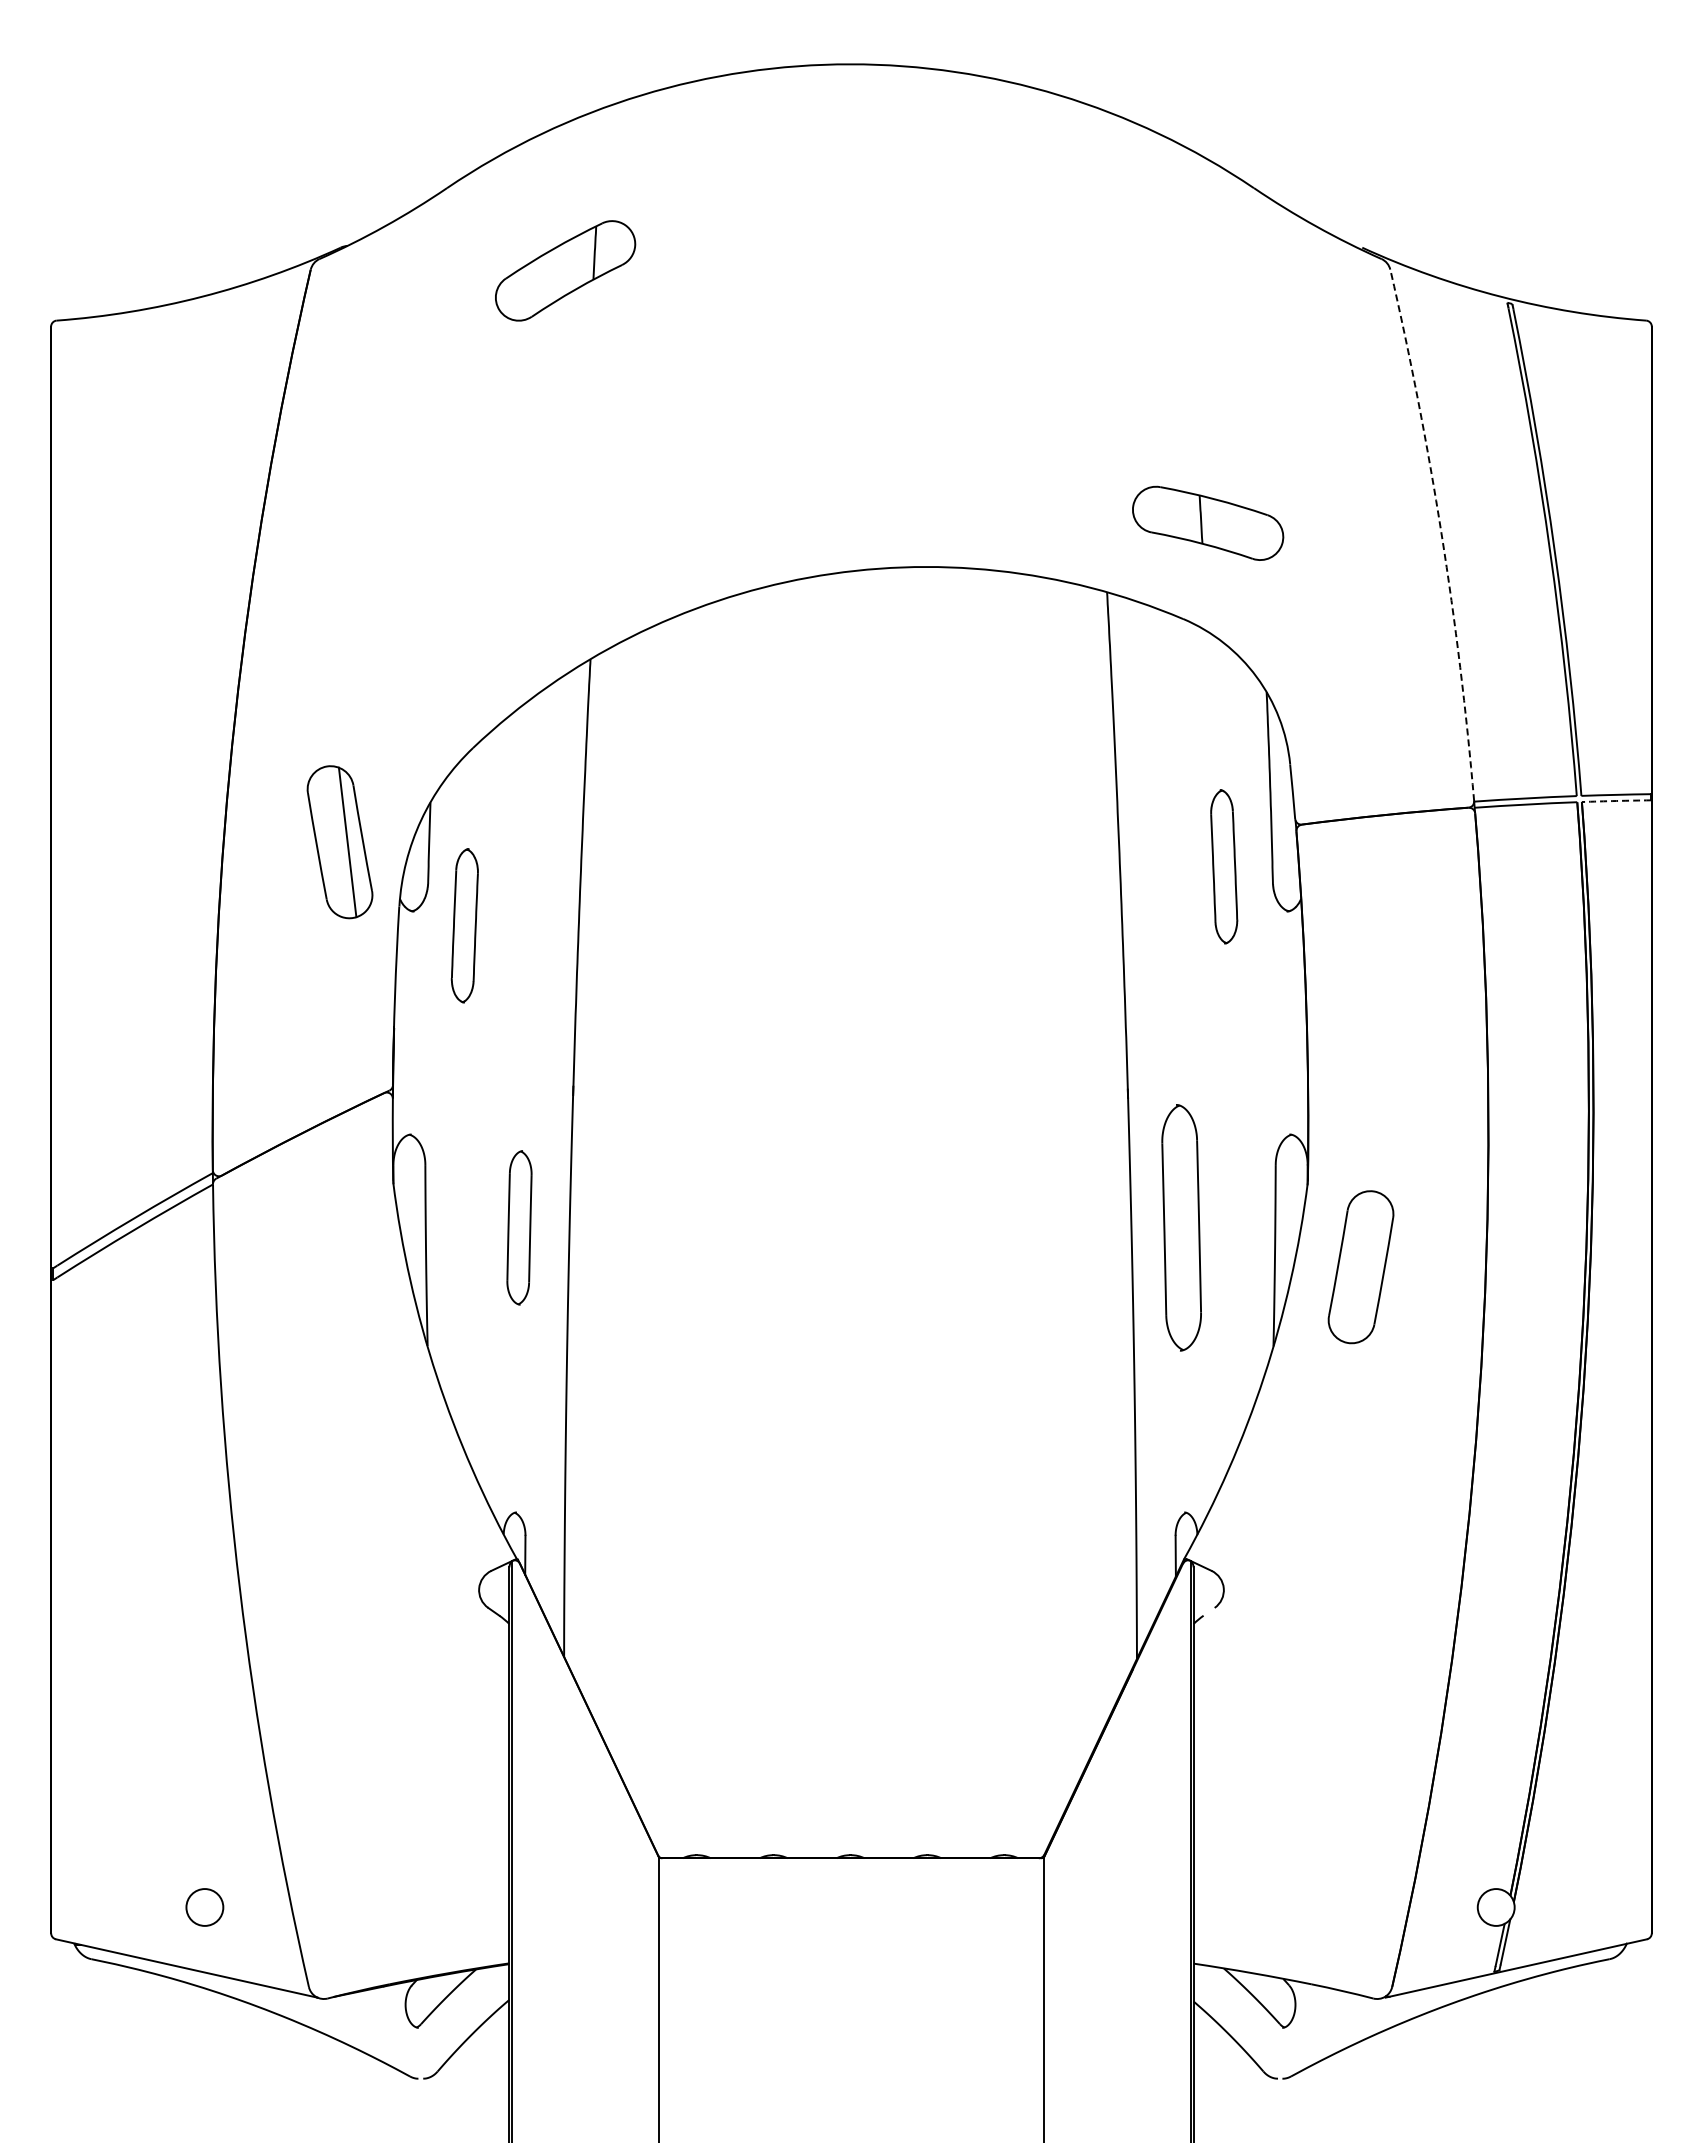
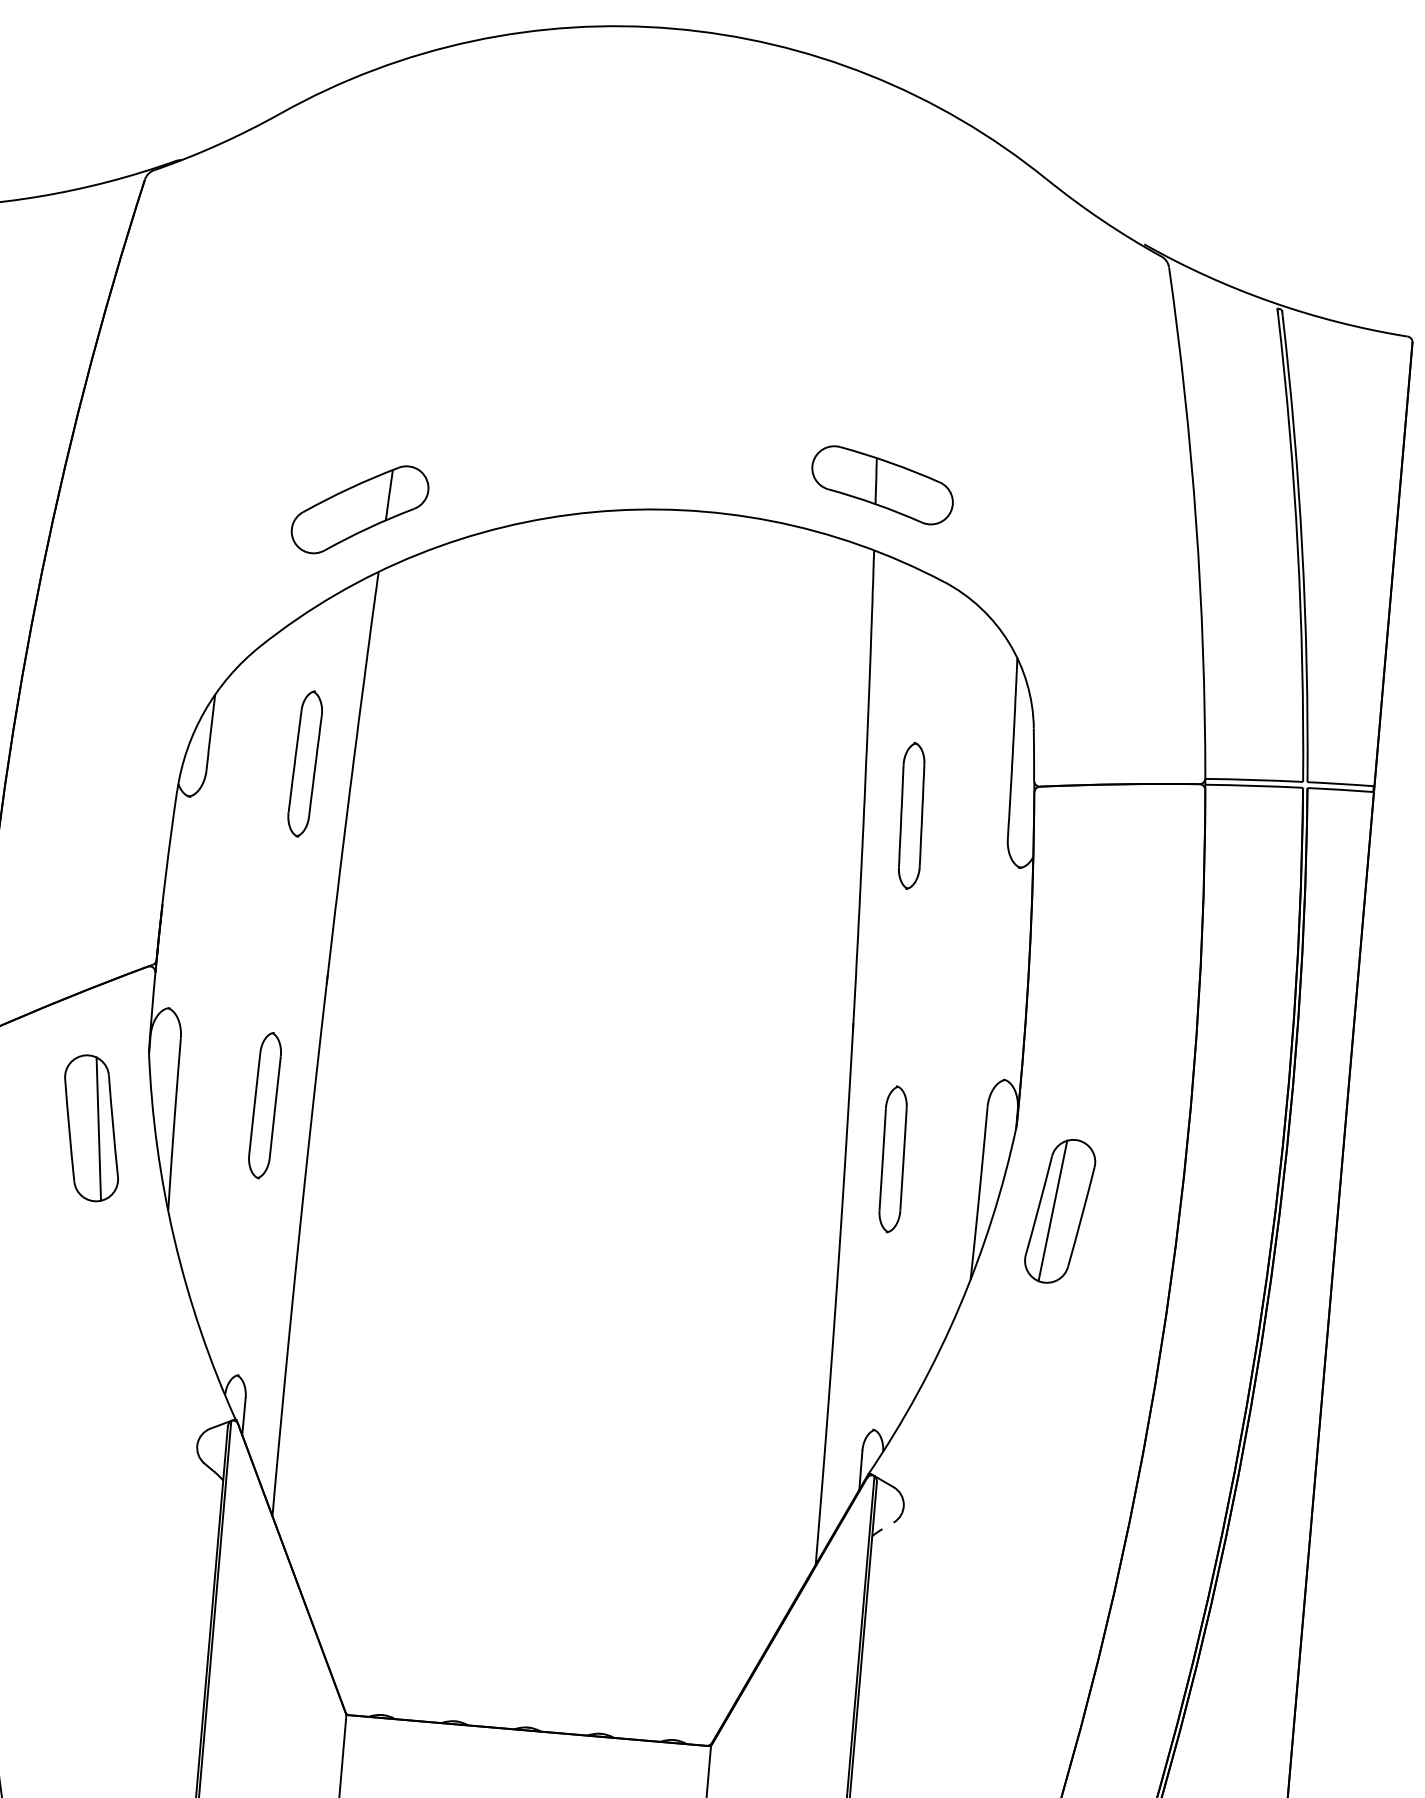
part: (565, 270) -> (360, 509), moved
part: (1208, 522) -> (883, 484), moved
arc: (1441, 533) -> (1196, 521), dashed -> solid
arc: (1616, 801) -> (1340, 790), dashed -> solid
part: (339, 842) -> (91, 1128), moved
part: (1224, 866) -> (911, 815), moved
part: (464, 925) -> (304, 763), moved
part: (1181, 1227) -> (893, 1159), size x0.62
line: (1353, 1267) -> (1052, 1210), added

